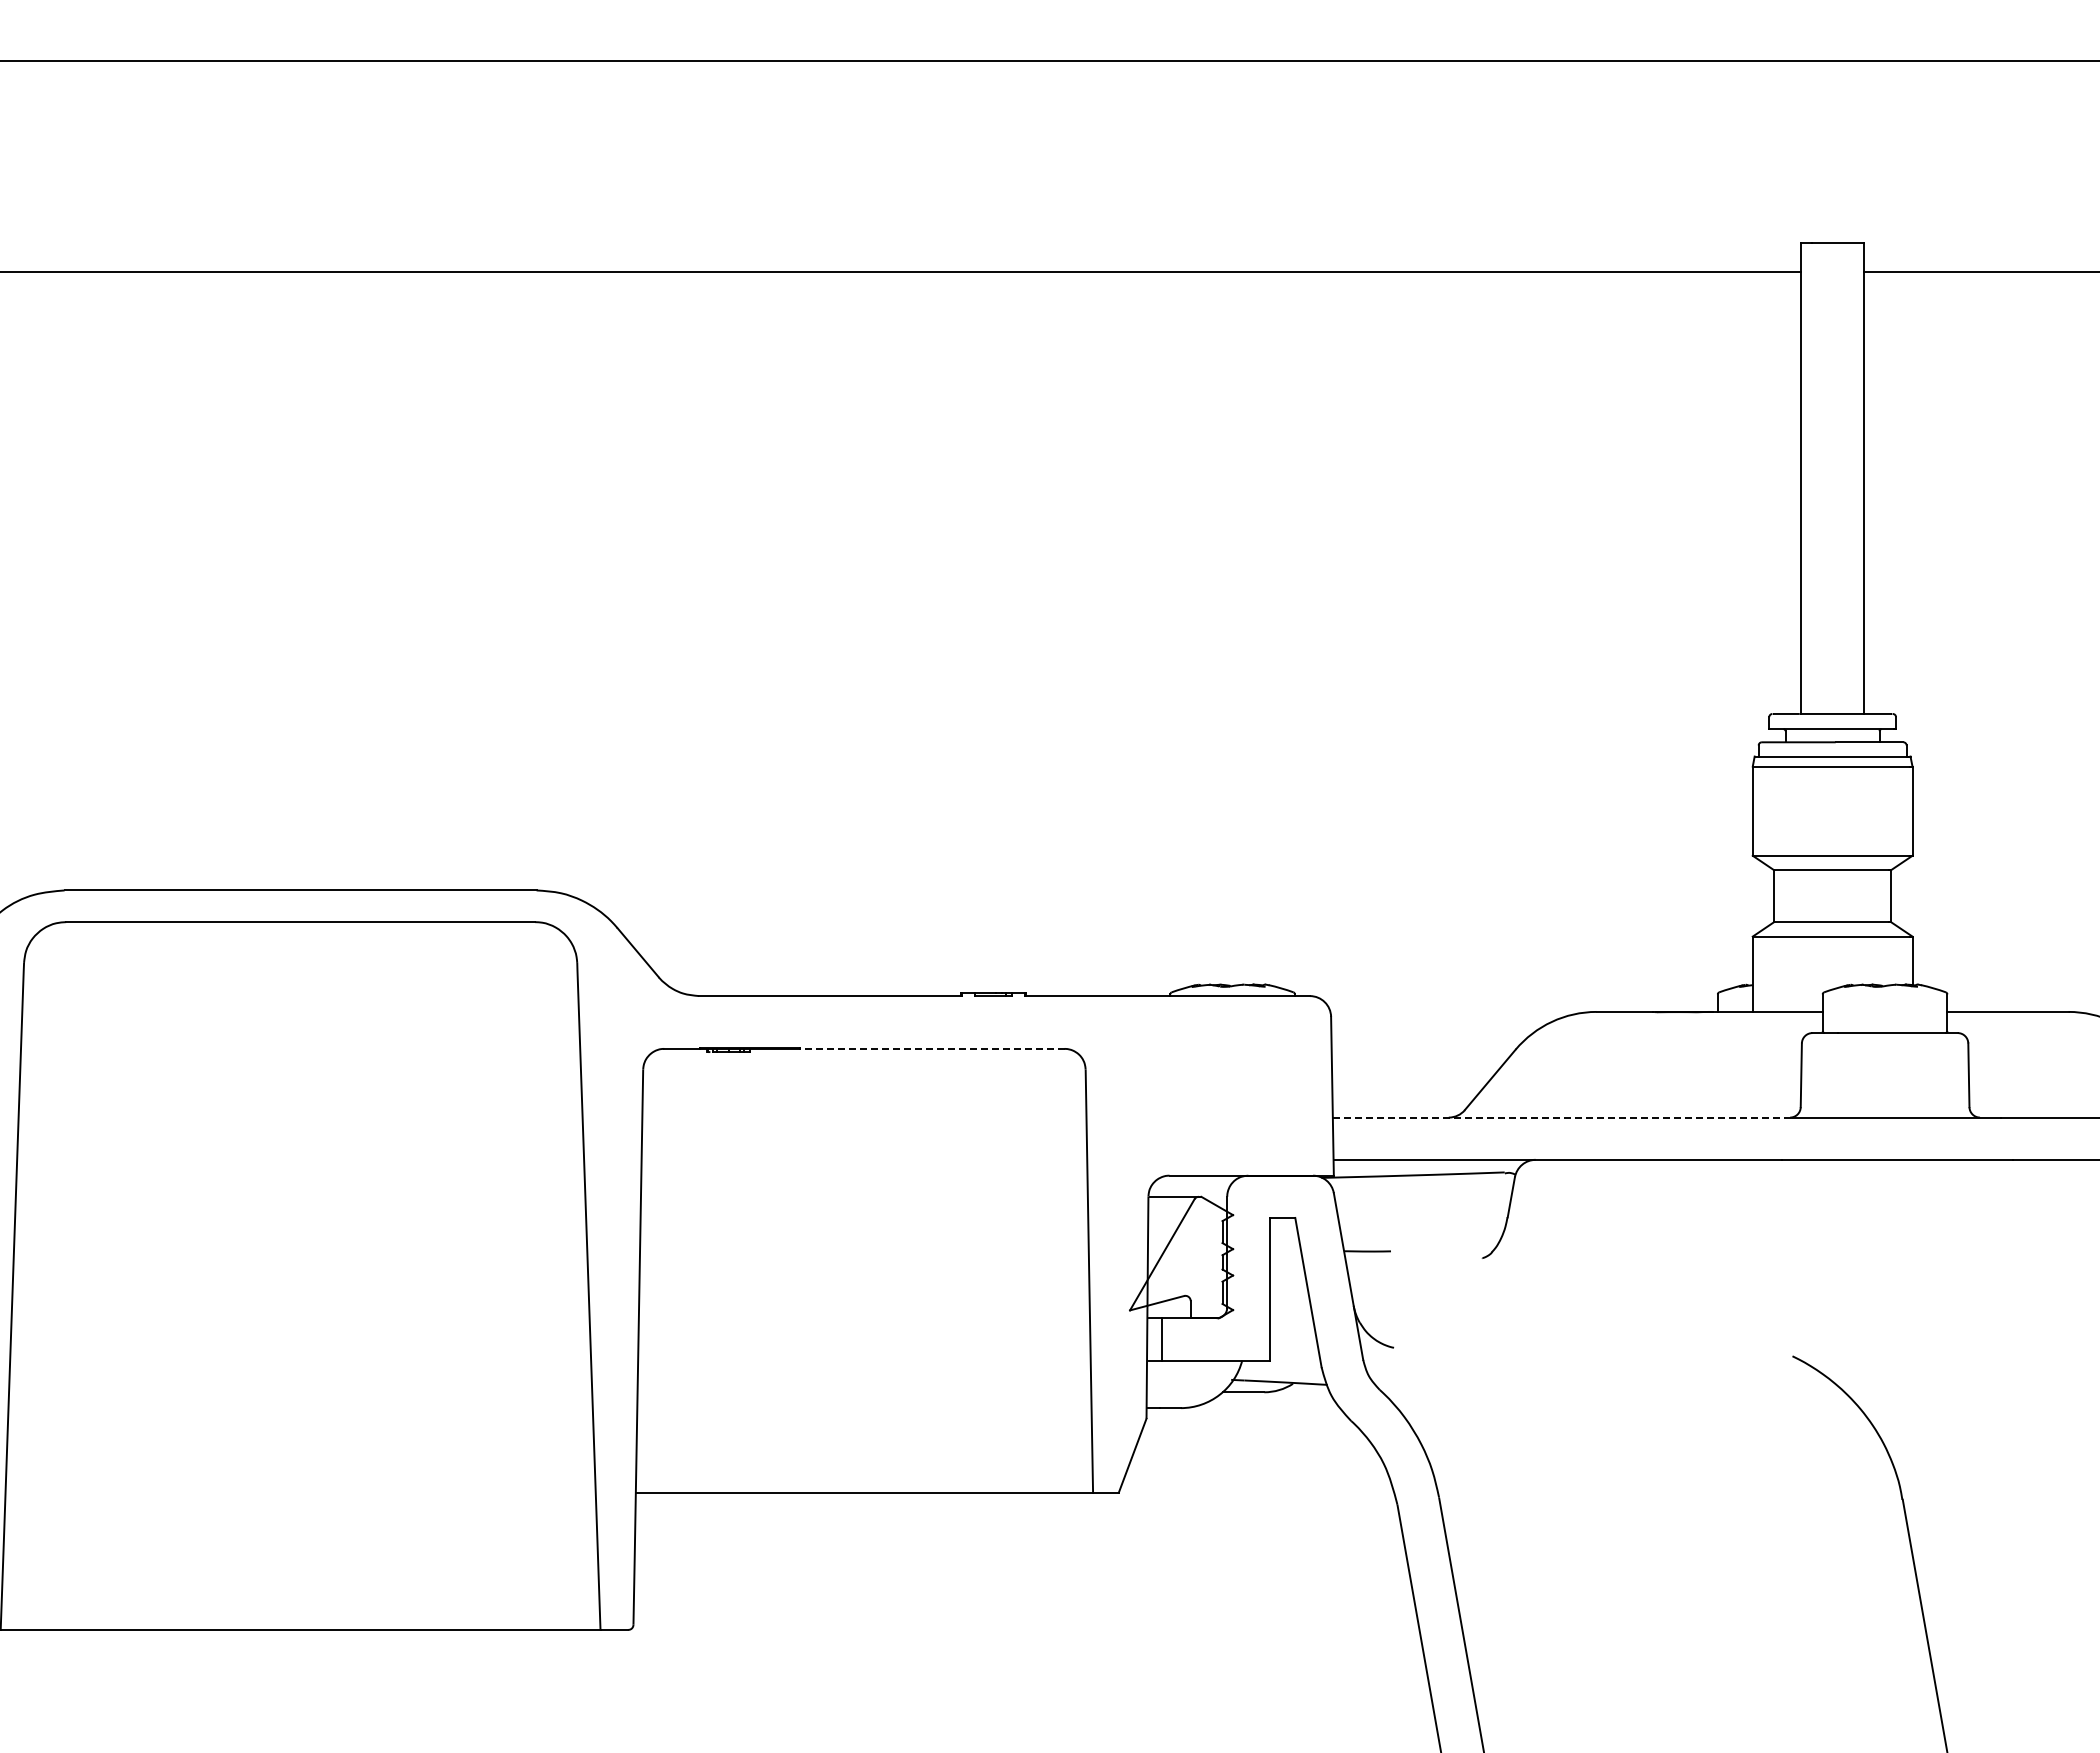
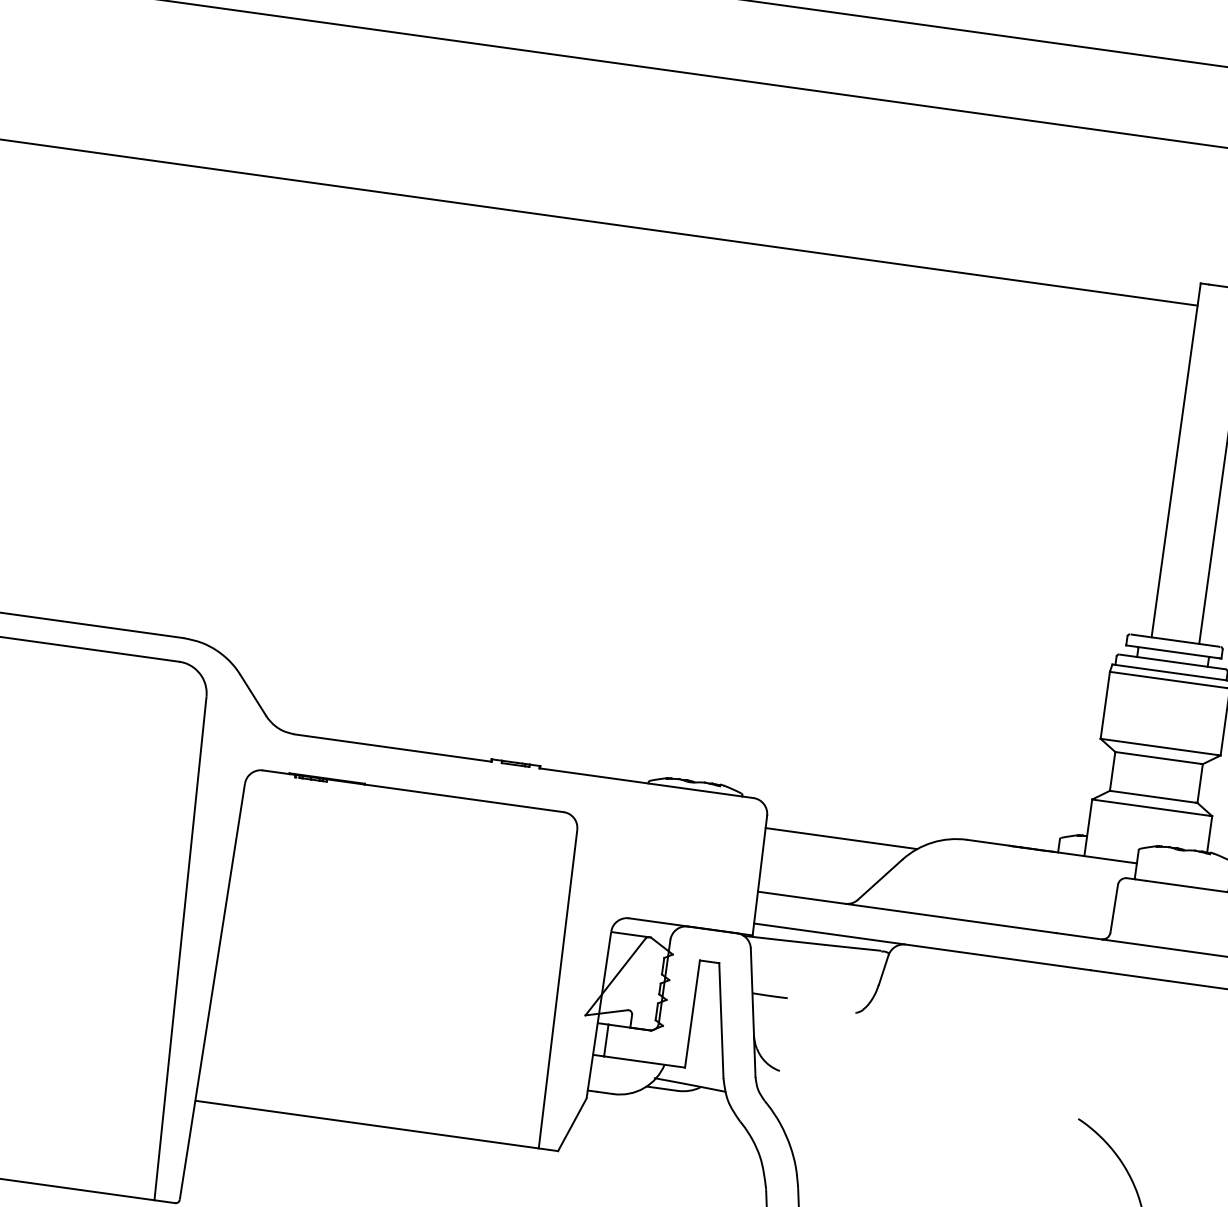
line: (1432, 1033) -> (841, 838), added
line: (931, 1048) -> (463, 797), dashed -> solid
line: (1562, 1117) -> (930, 915), dashed -> solid

